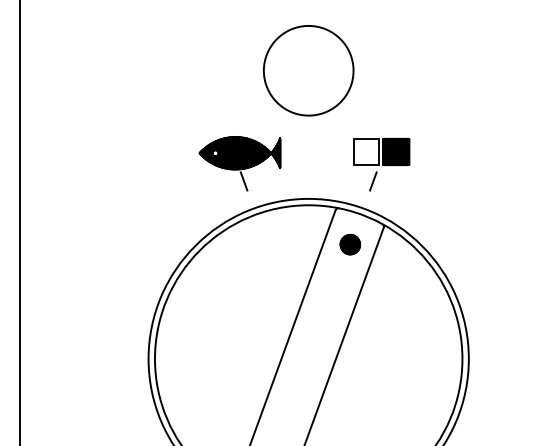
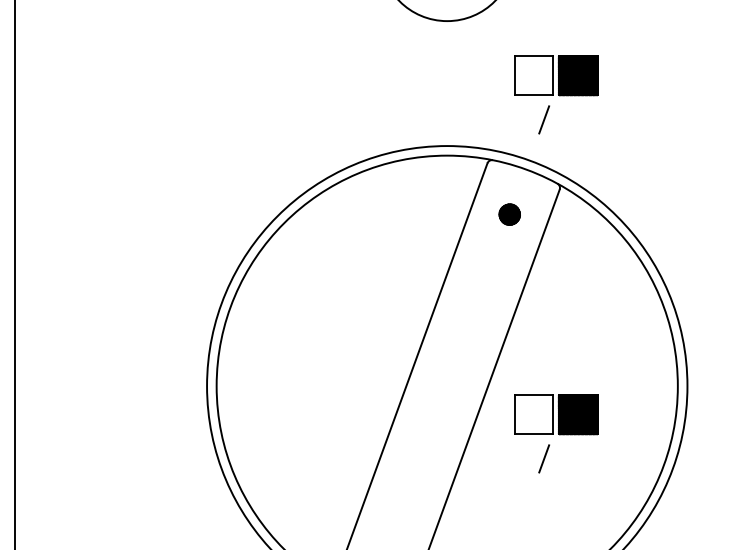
part: (239, 163) -> (343, 92), removed
part: (350, 244) -> (509, 214), size x0.7
part: (381, 390) -> (556, 433), added

